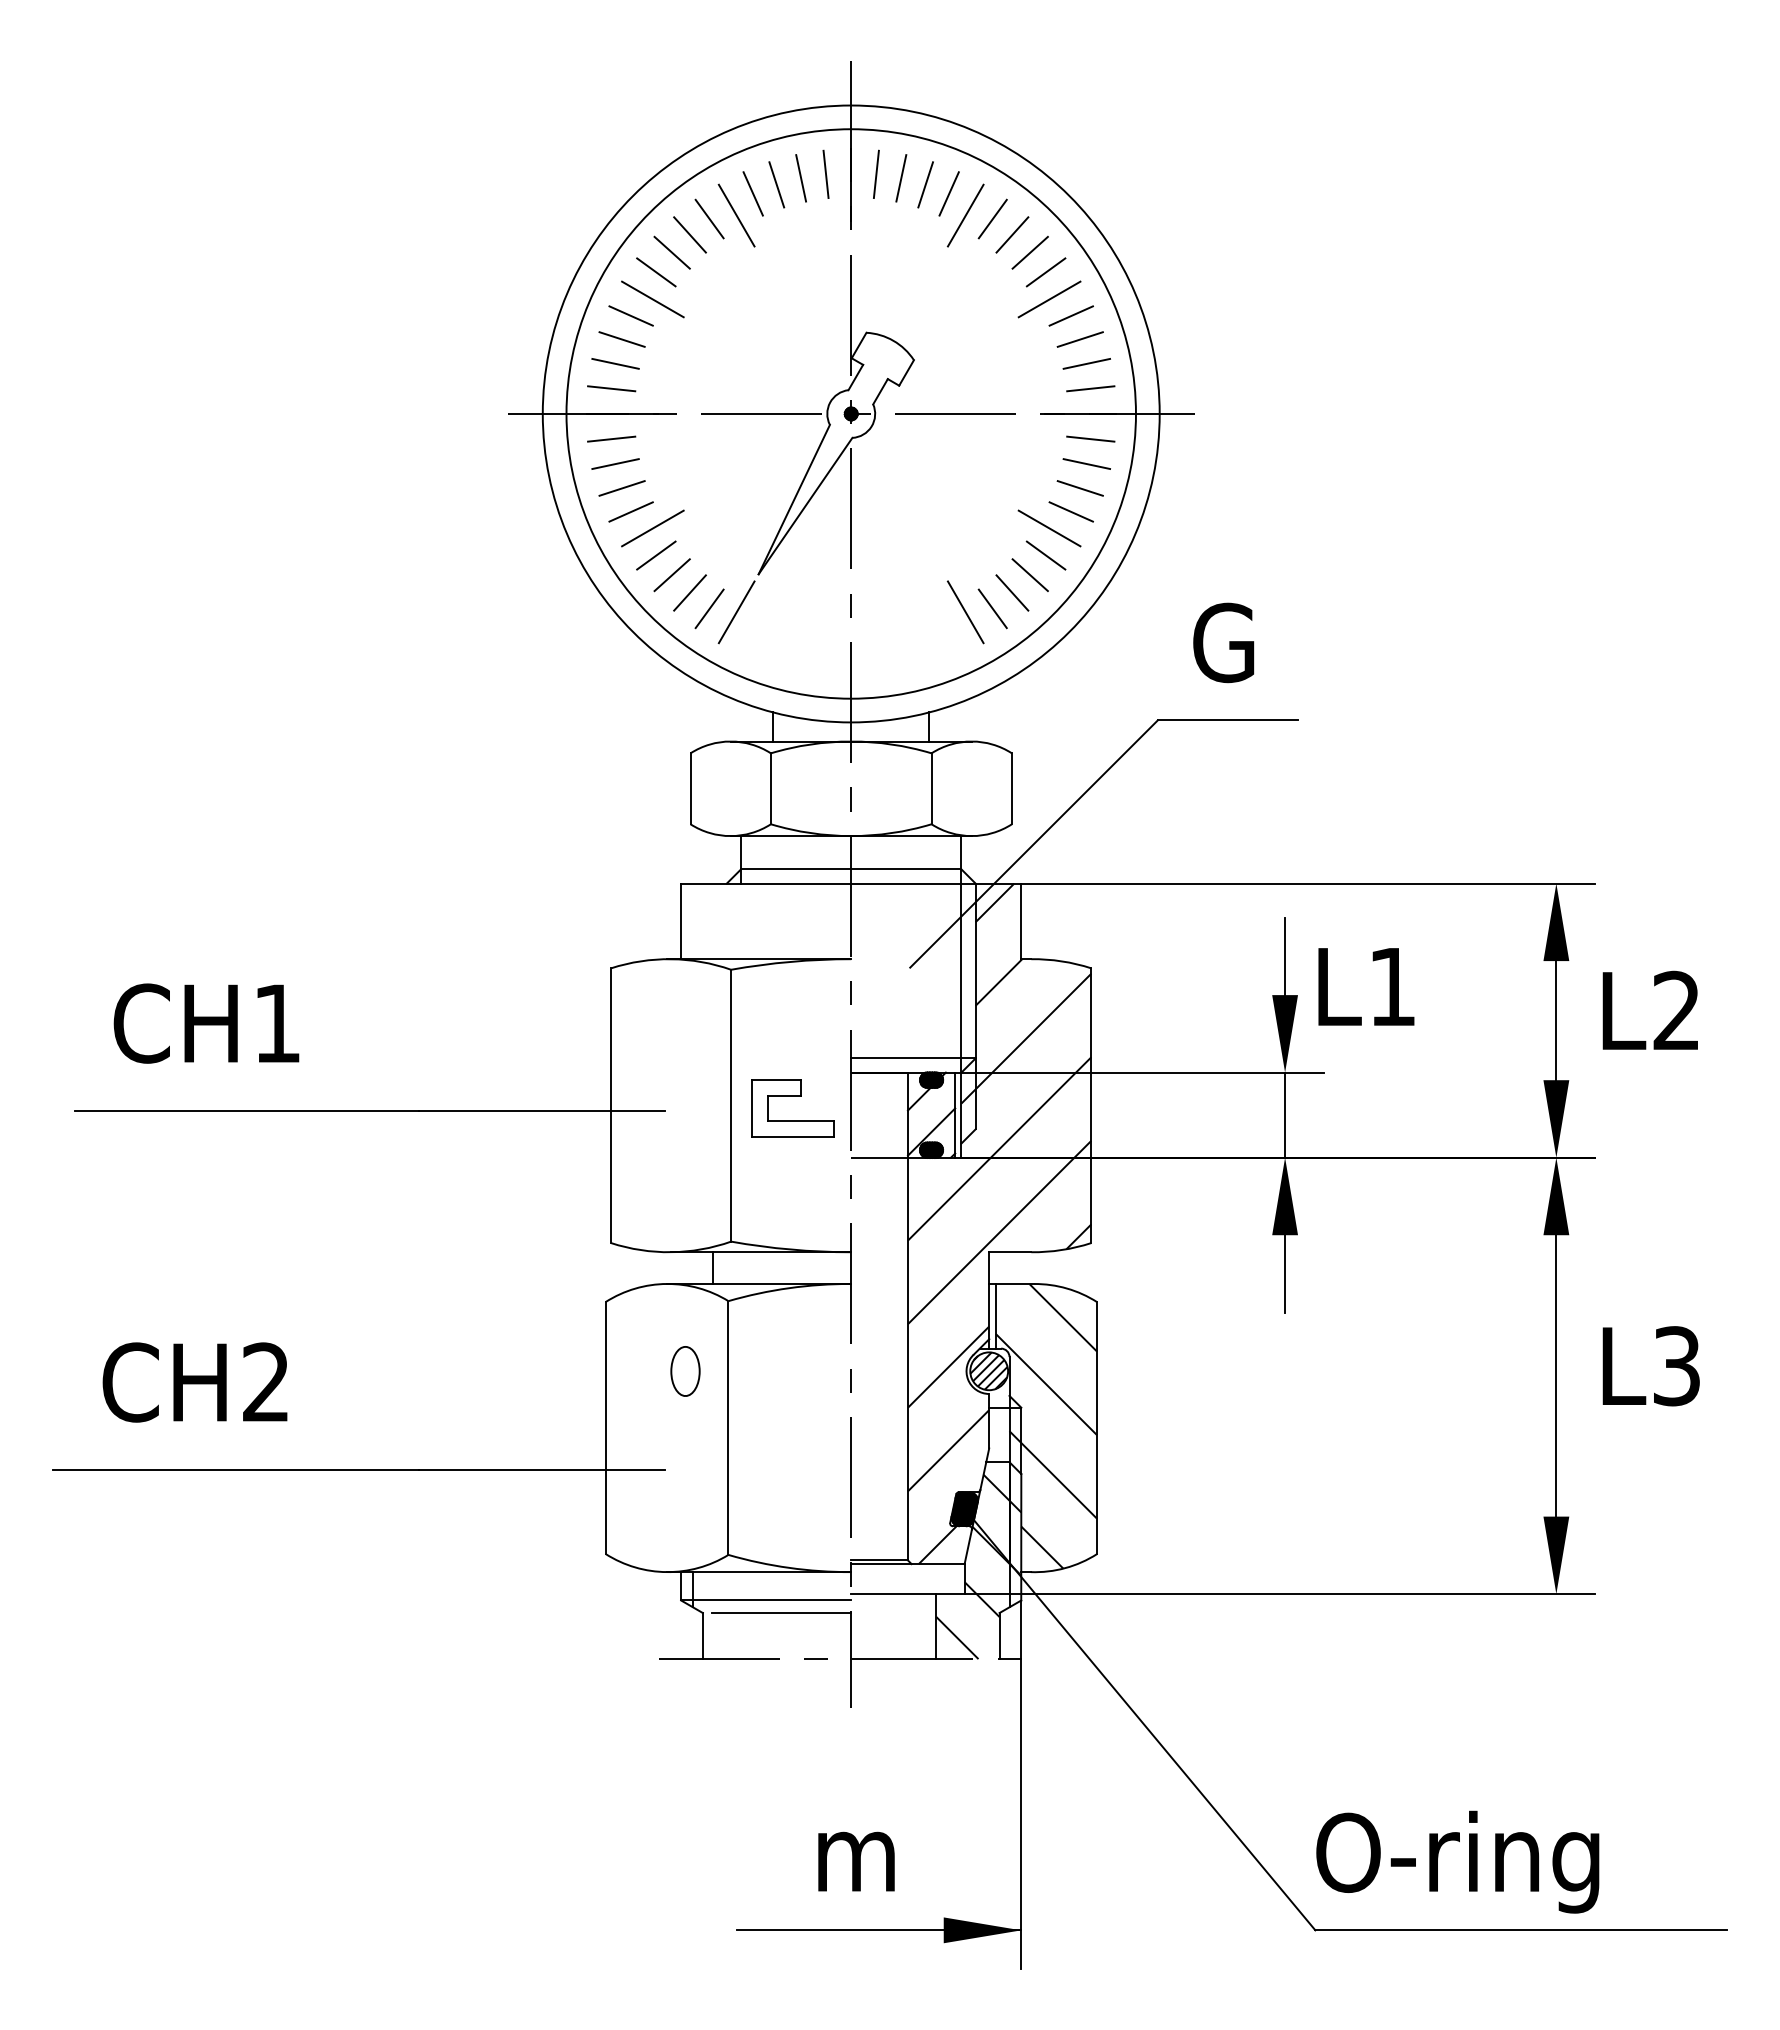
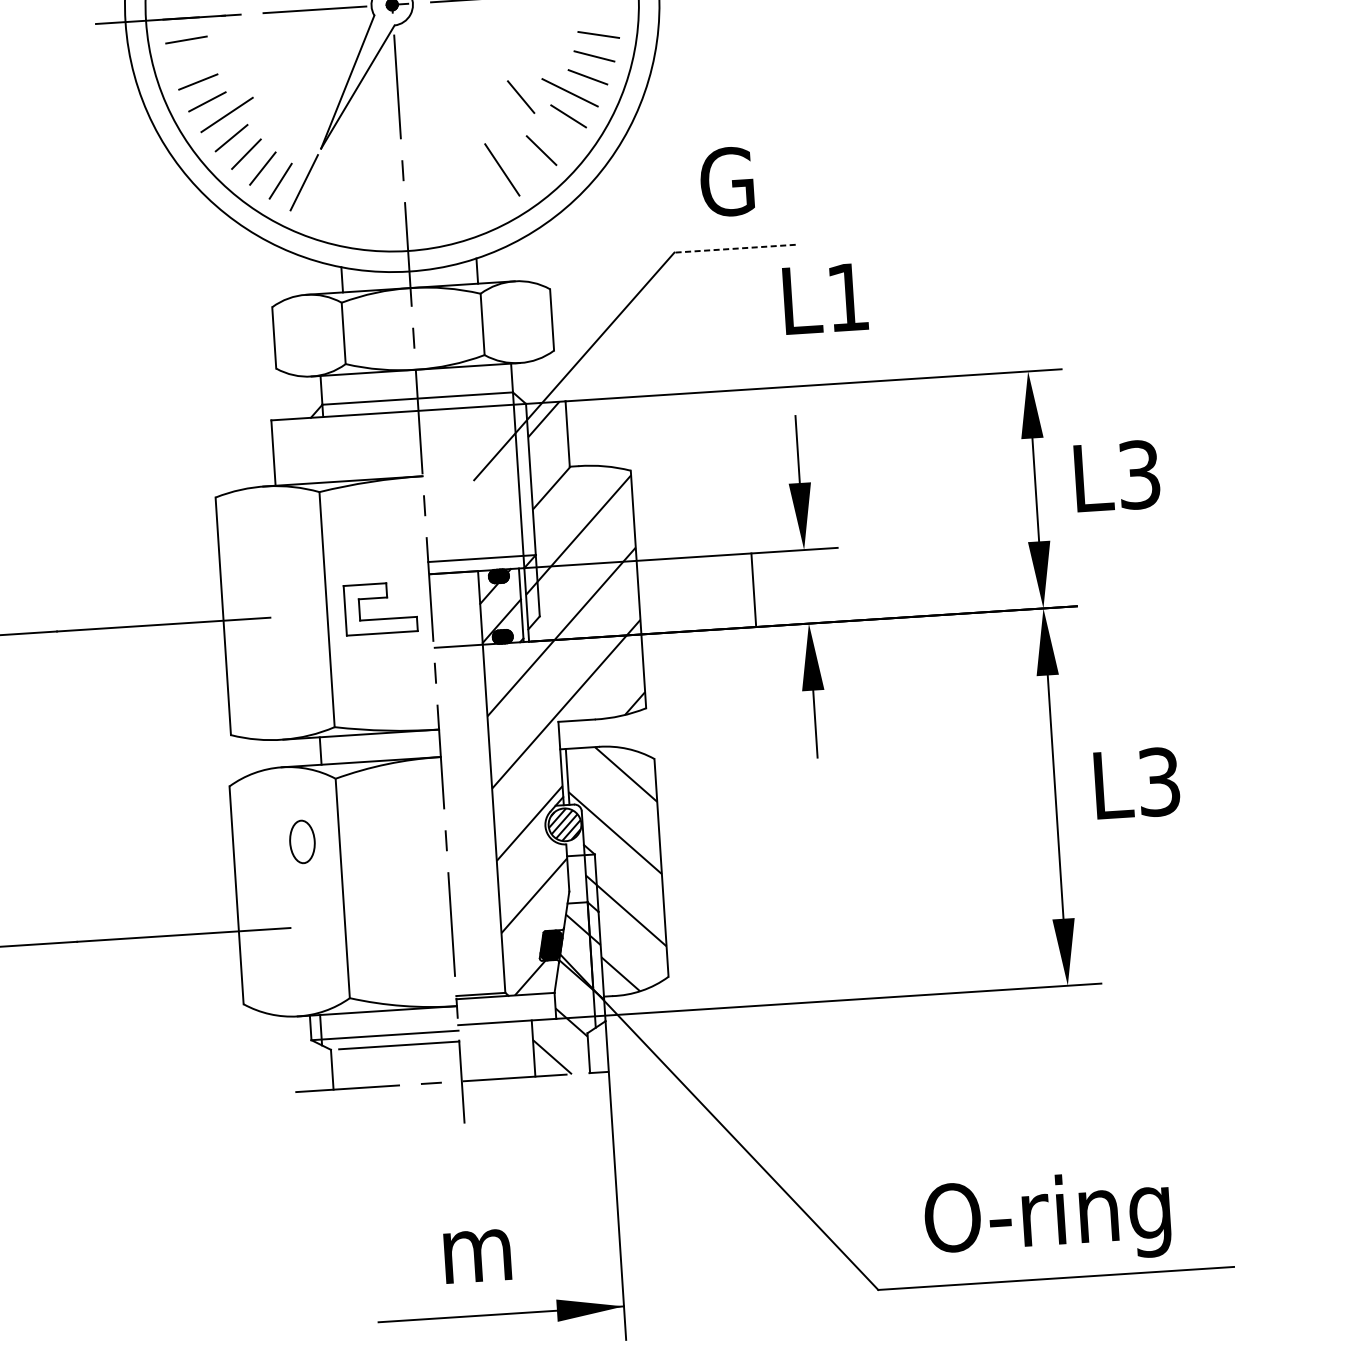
line: (1090, 438) -> (600, 12), removed
line: (615, 464) -> (191, 61), removed
line: (1029, 575) -> (555, 134), removed
line: (992, 608) -> (520, 96), moved
line: (1227, 720) -> (734, 248), solid -> dashed
text: (1366, 986) -> (825, 298), moved
text: (1676, 1011) -> (1139, 475), L2 -> L3
line: (1285, 1114) -> (754, 589), moved
text: (1457, 1861) -> (1047, 1219), moved

